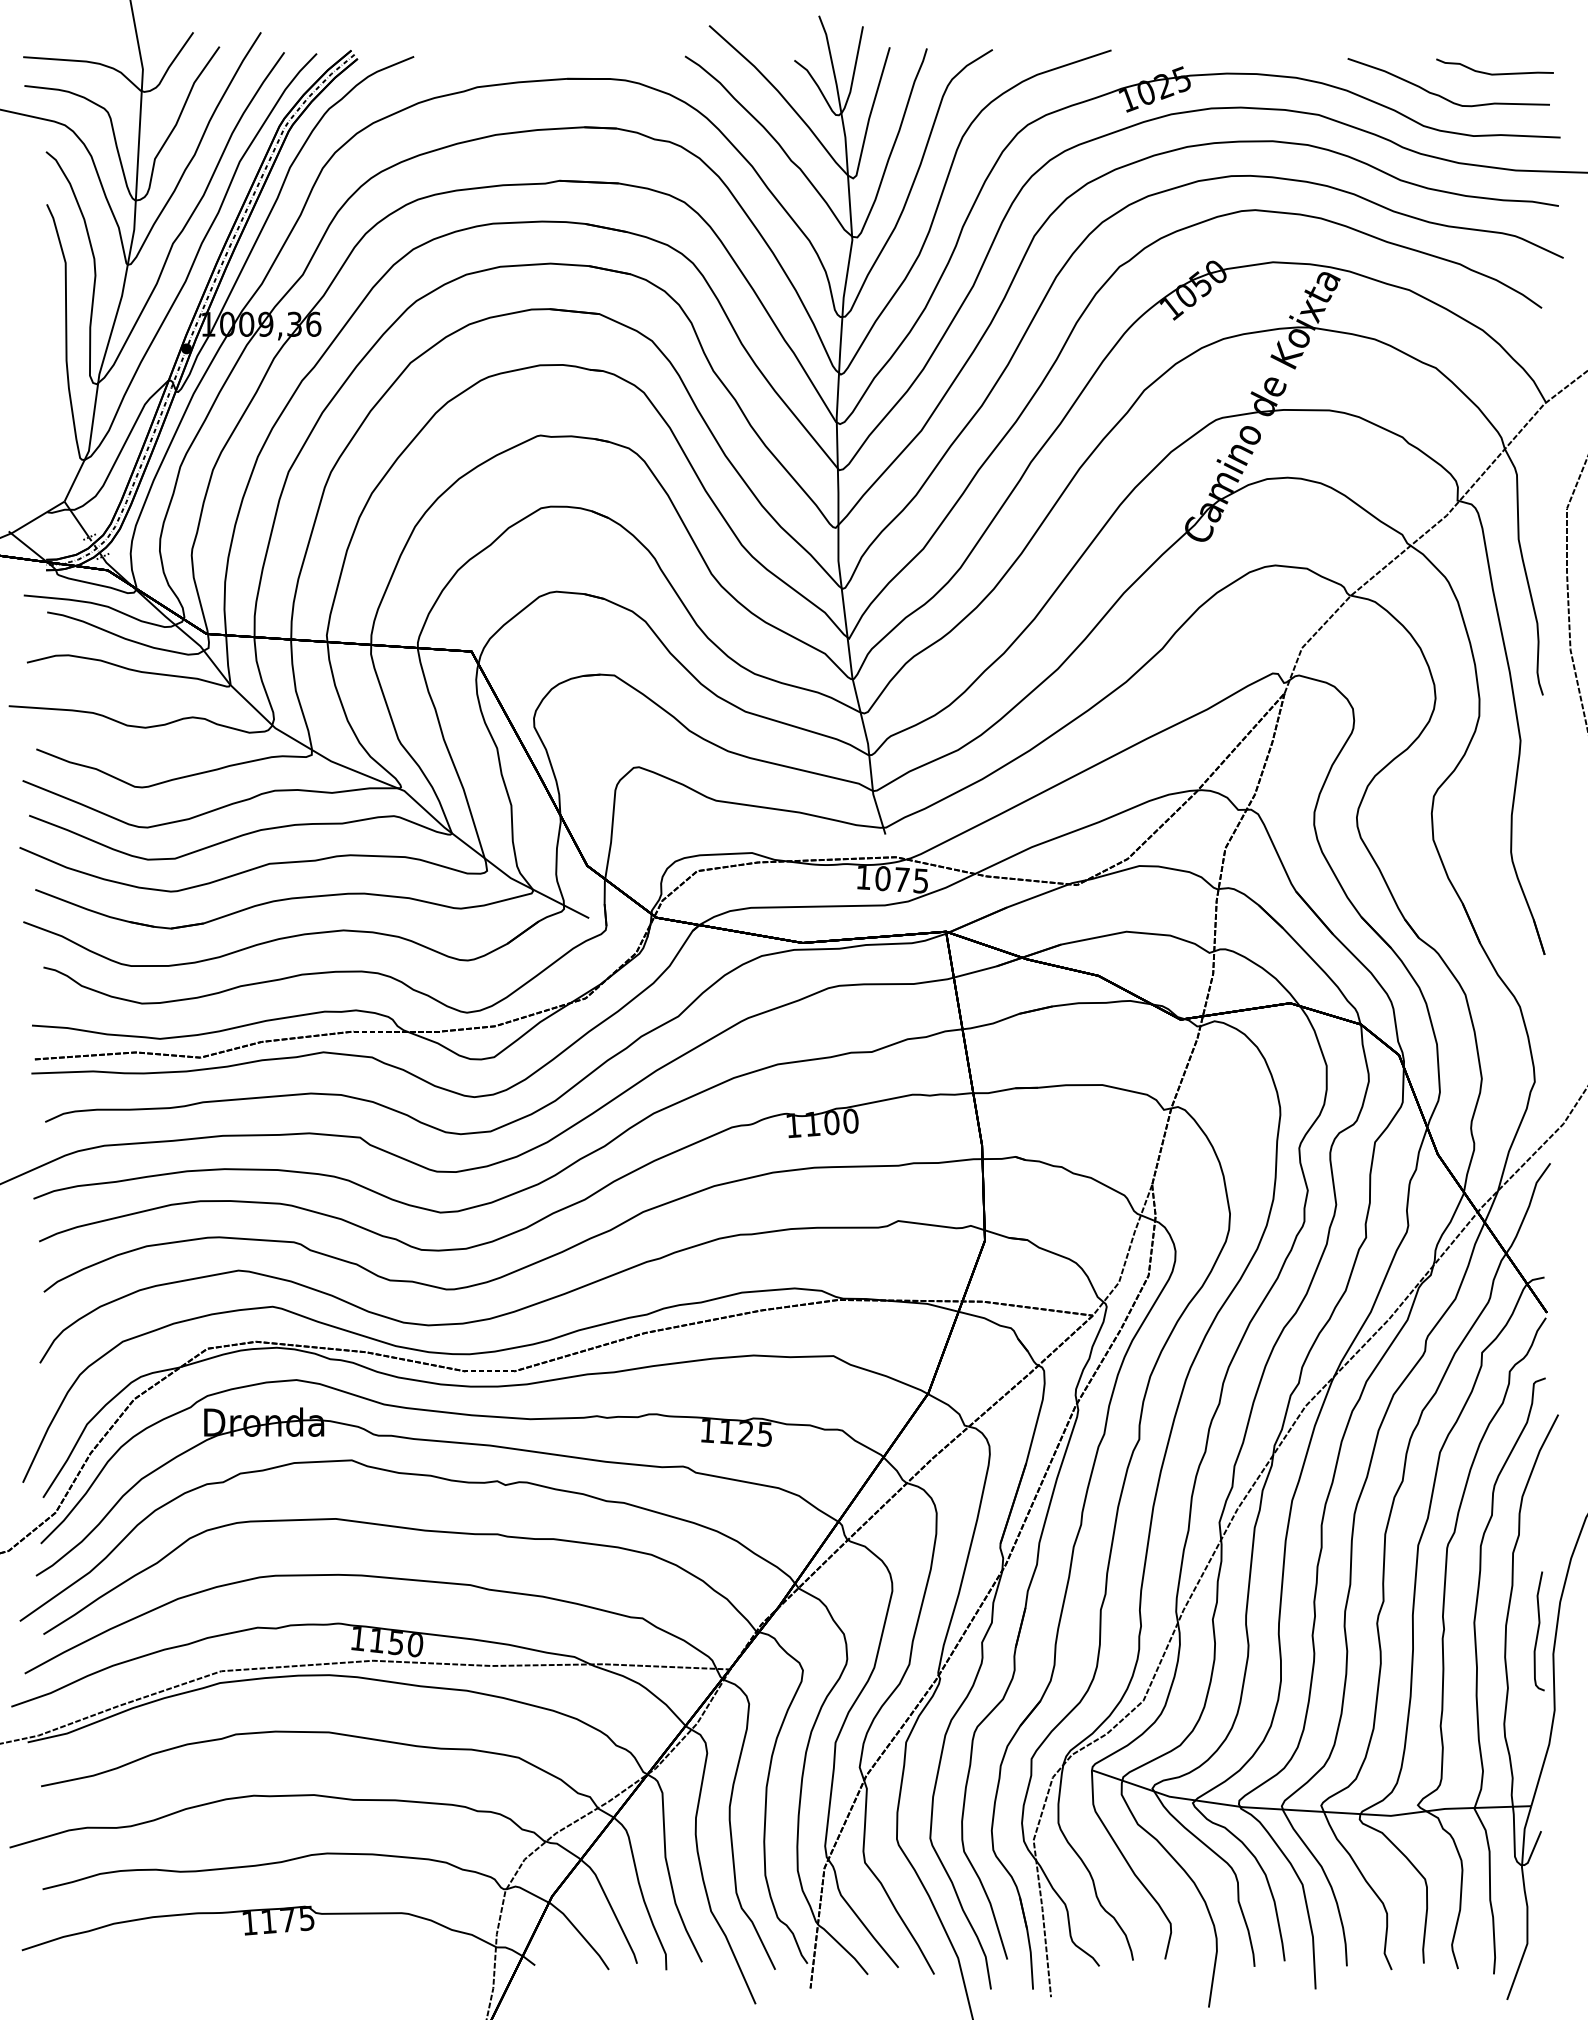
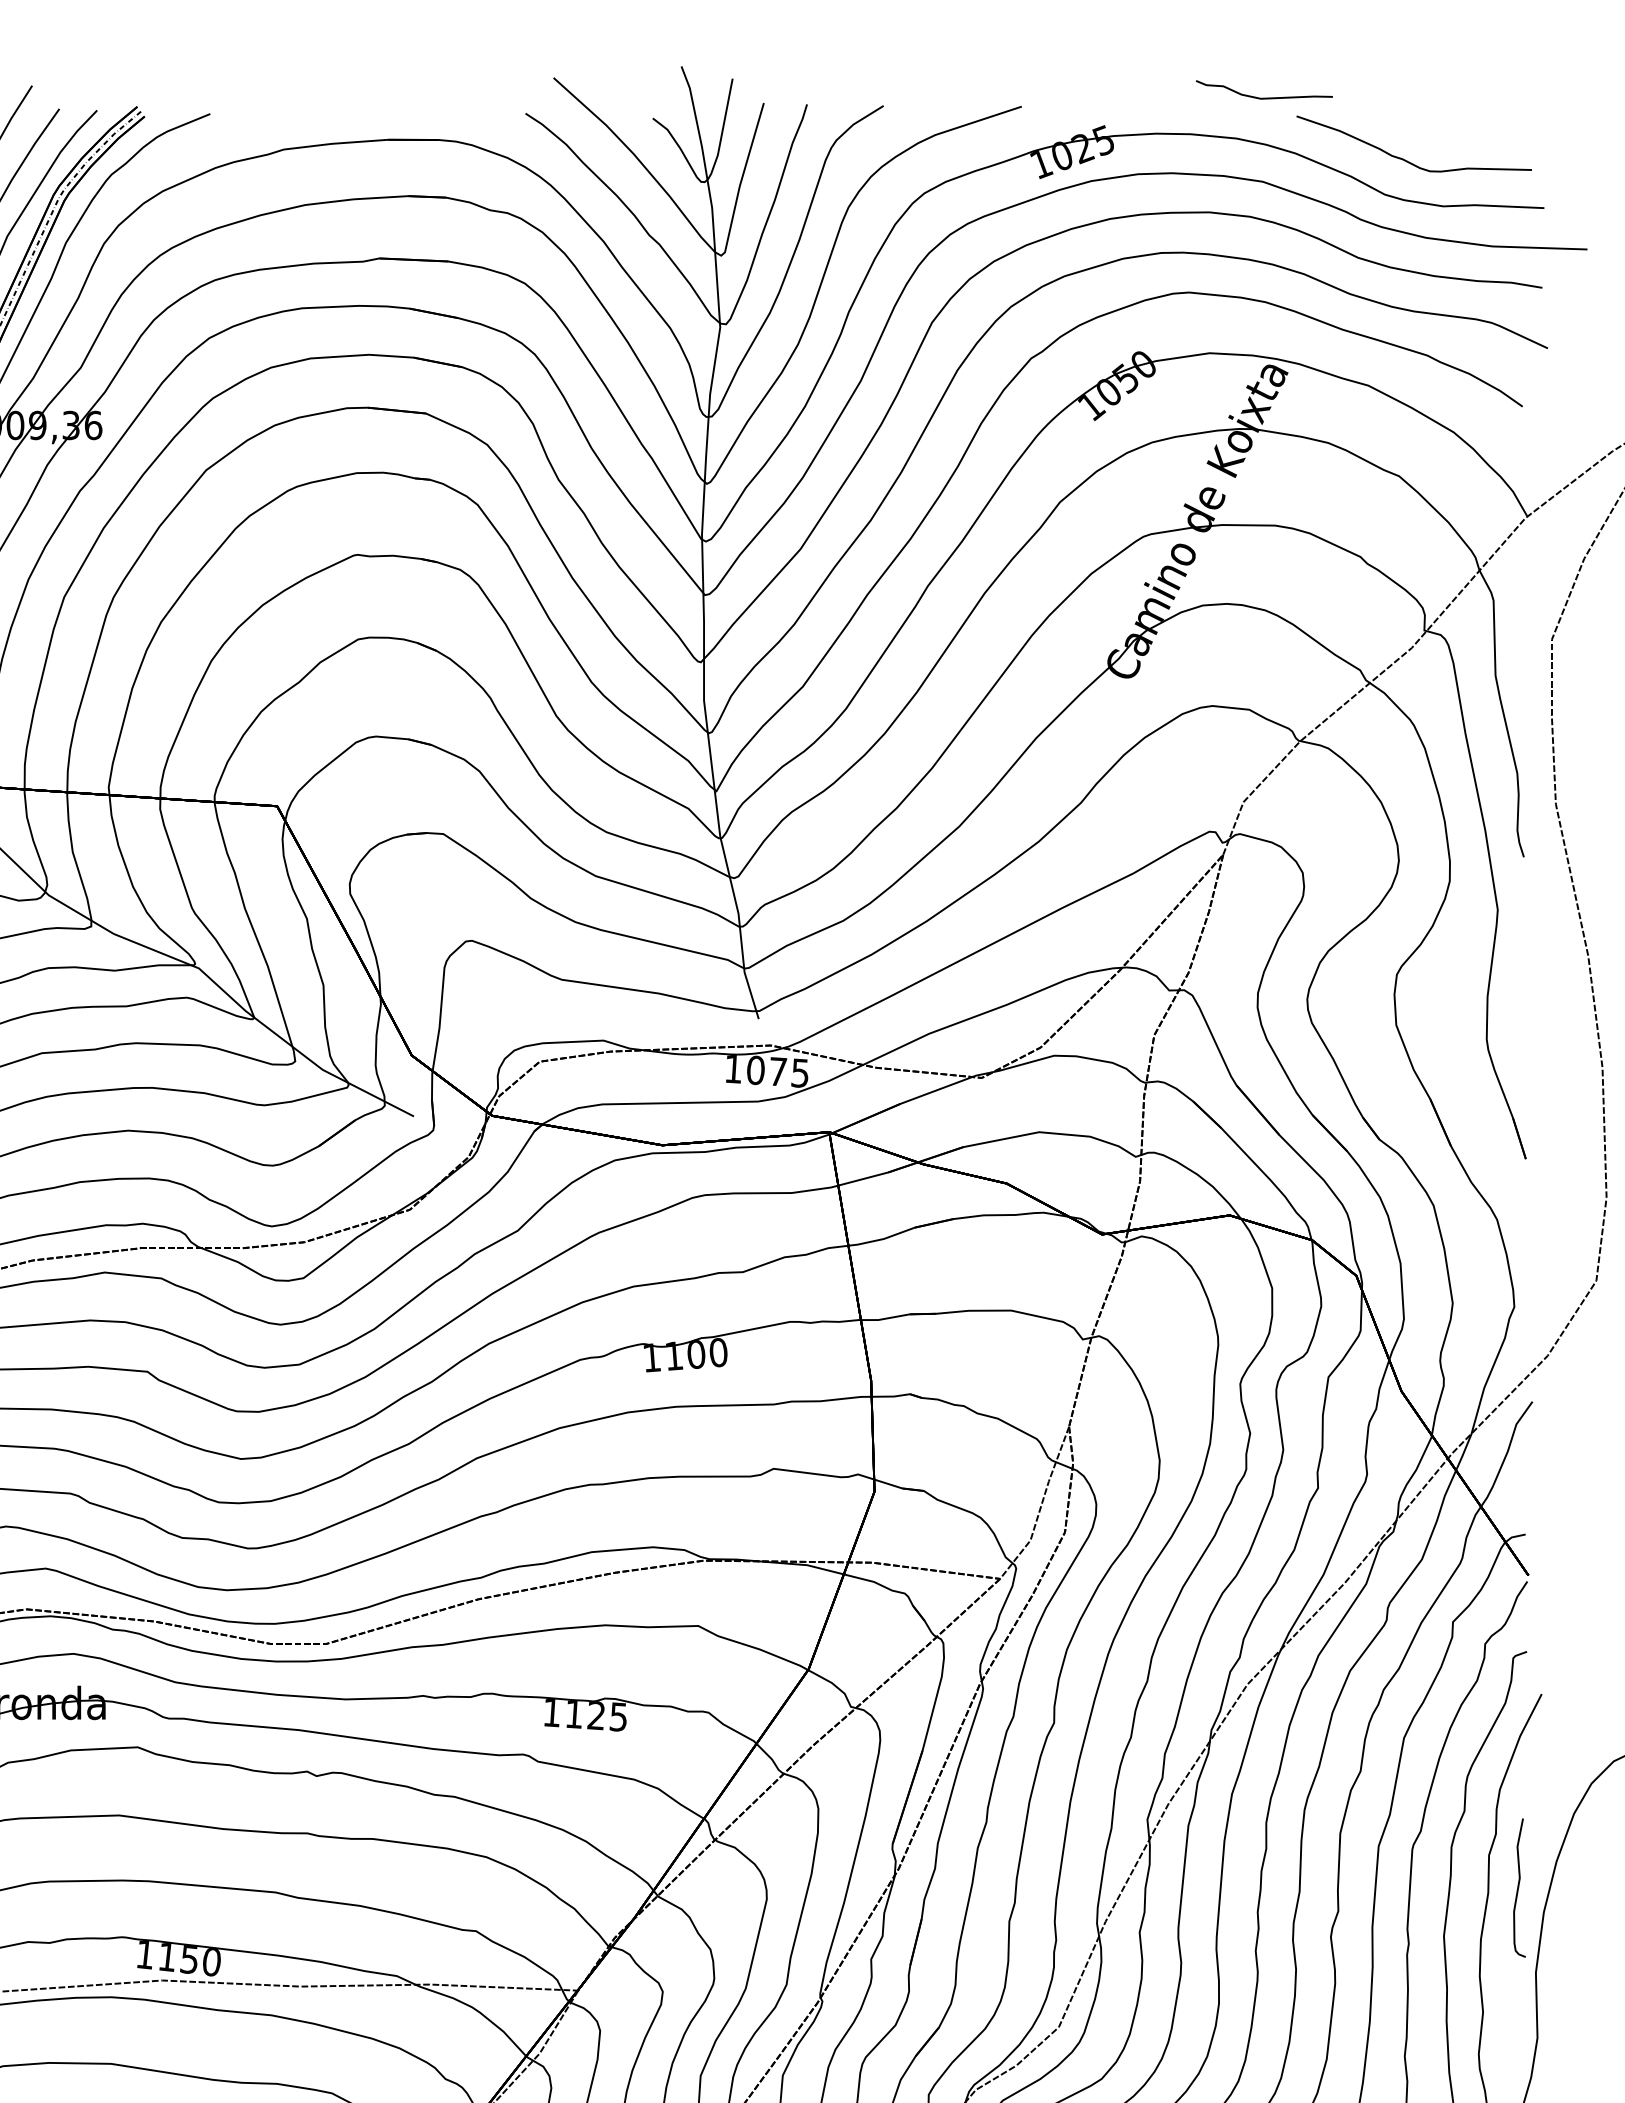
curve: (1494, 73) -> (1263, 97), moved
curve: (1538, 1631) -> (1518, 1888), moved

